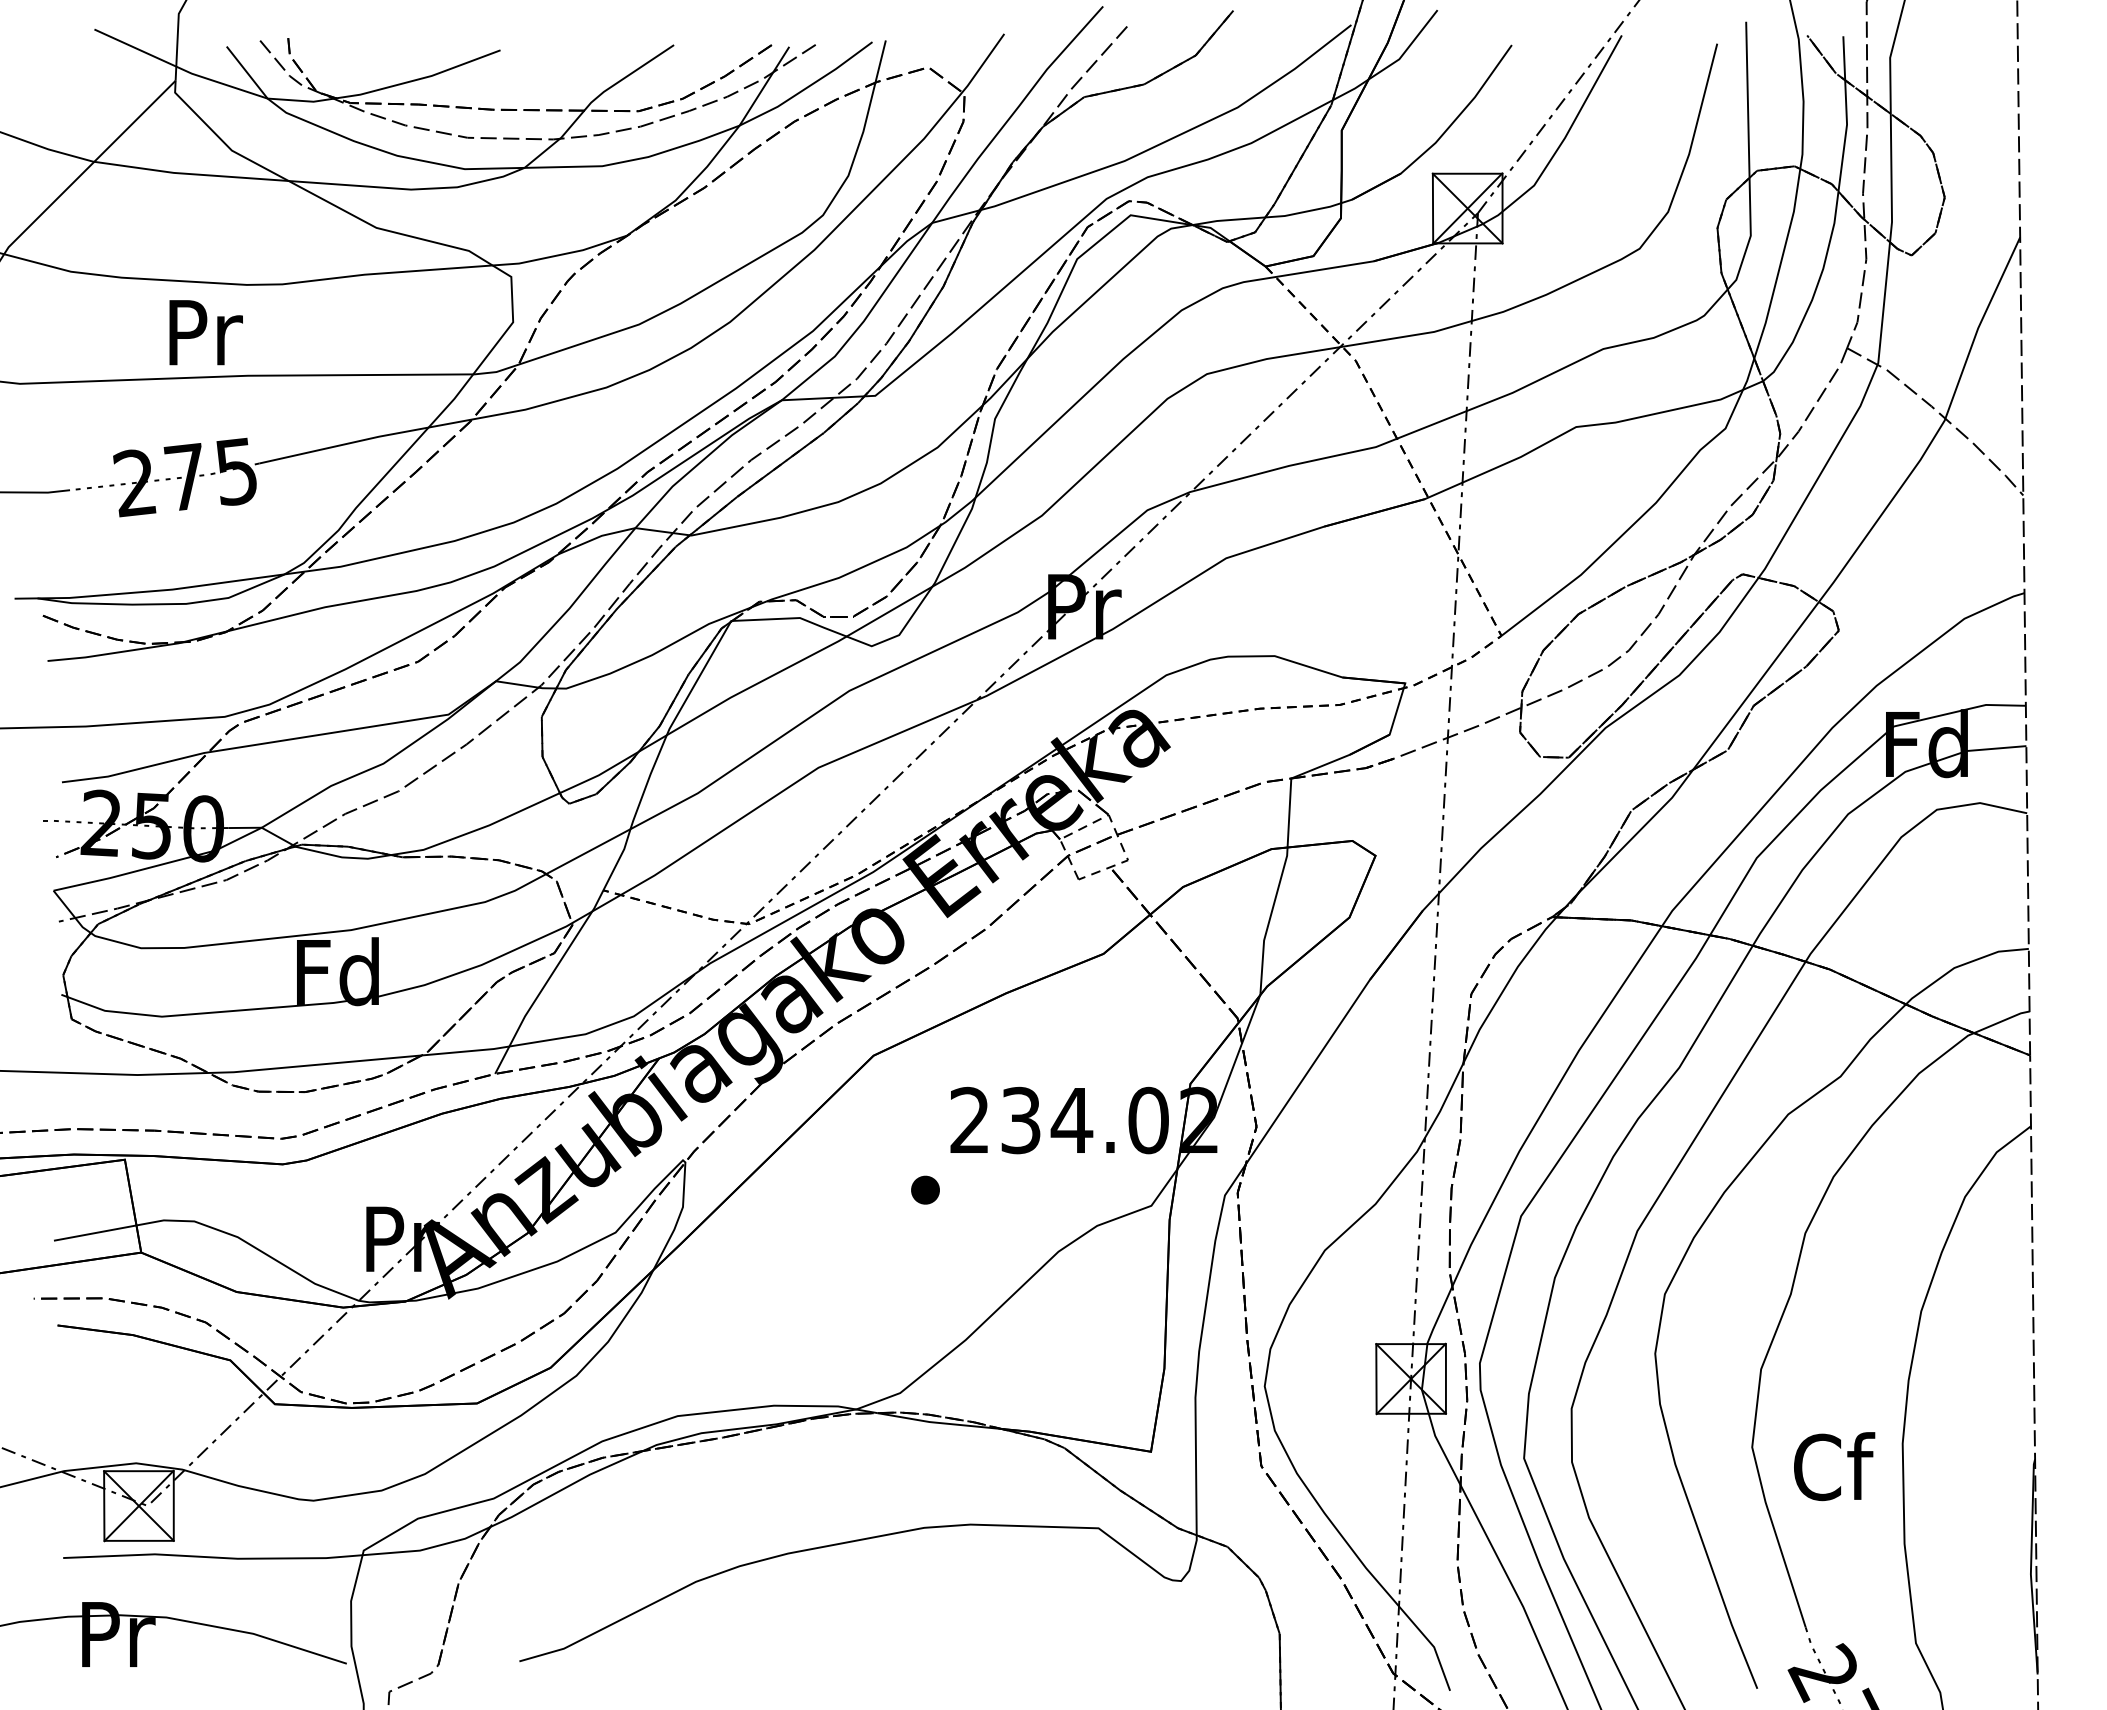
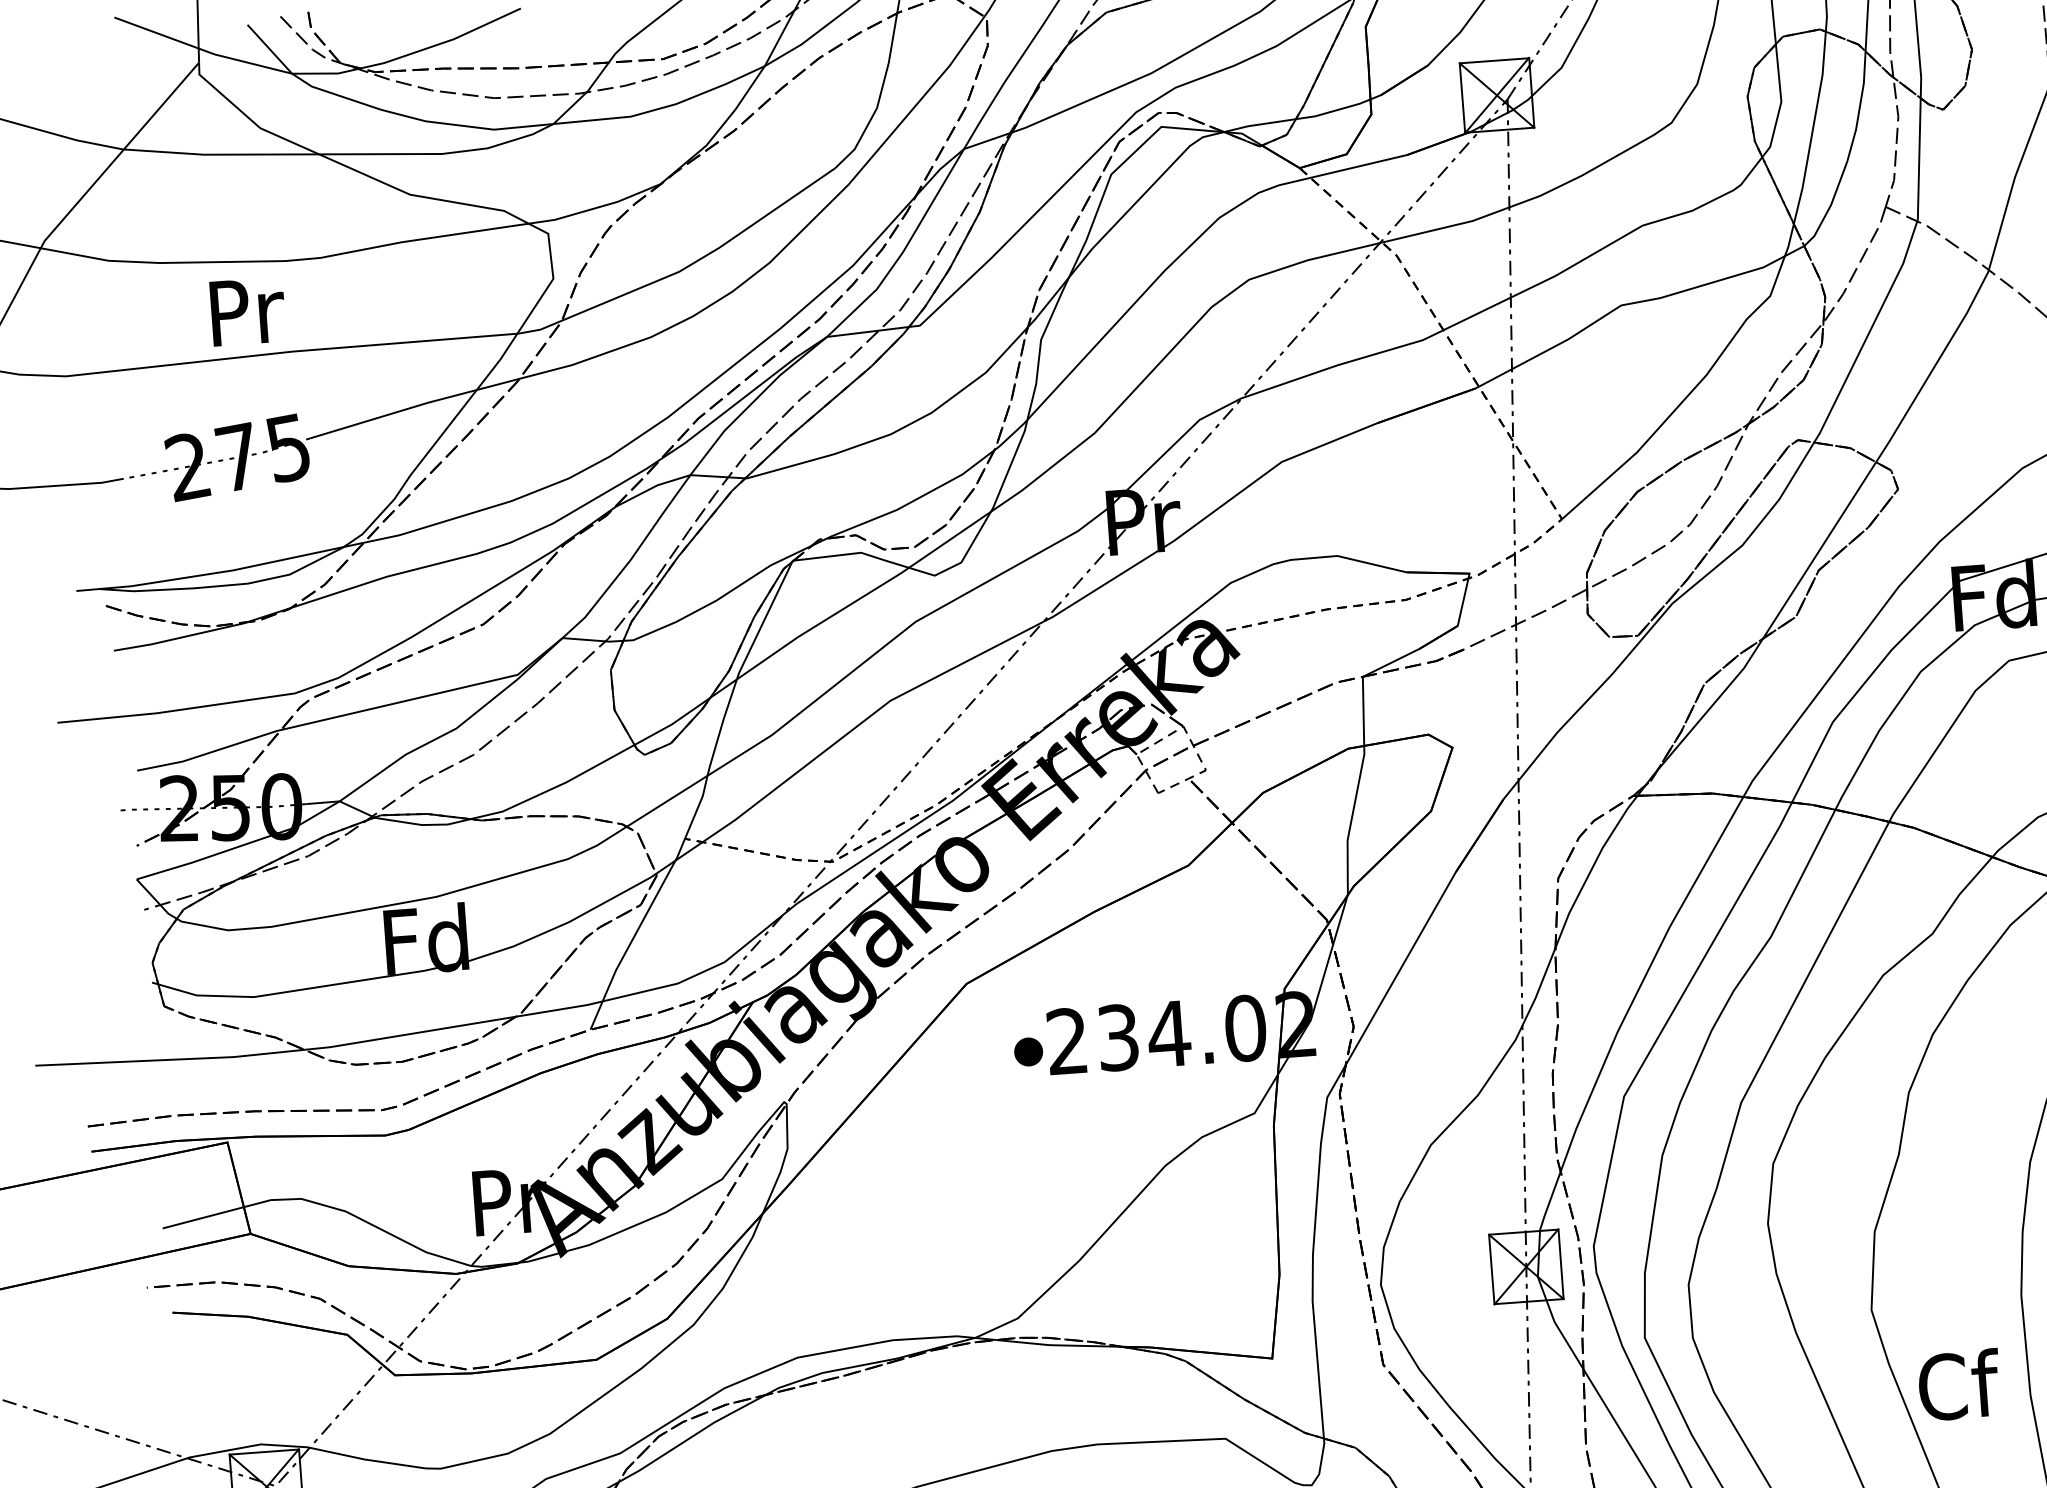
part: (925, 1189) -> (1028, 1051), moved
text: (1834, 1466) -> (1959, 1385), moved

